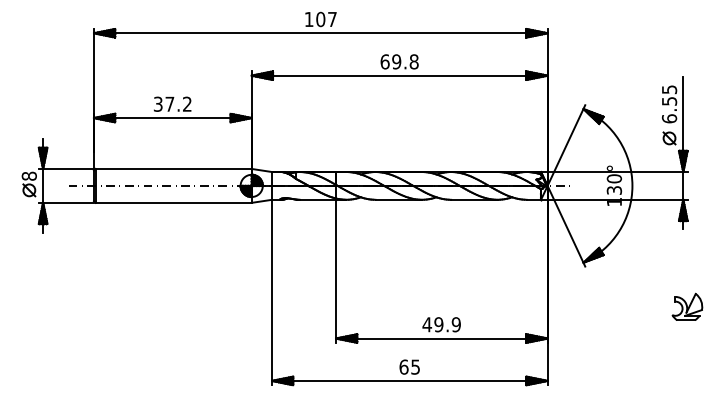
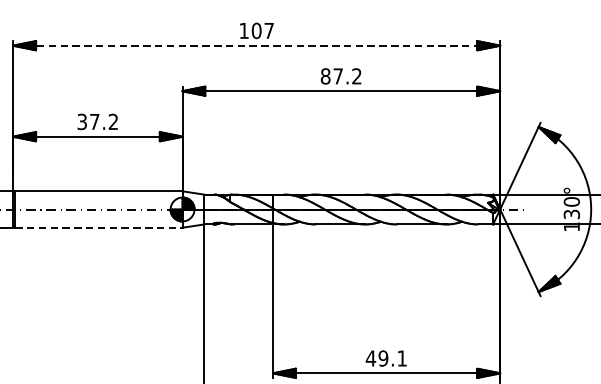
line: (320, 33) -> (256, 45), solid -> dashed
text: (399, 61) -> (341, 75), 69.8 -> 87.2
line: (174, 202) -> (99, 227), solid -> dashed
text: (455, 324) -> (401, 358), 49.9 -> 49.1

